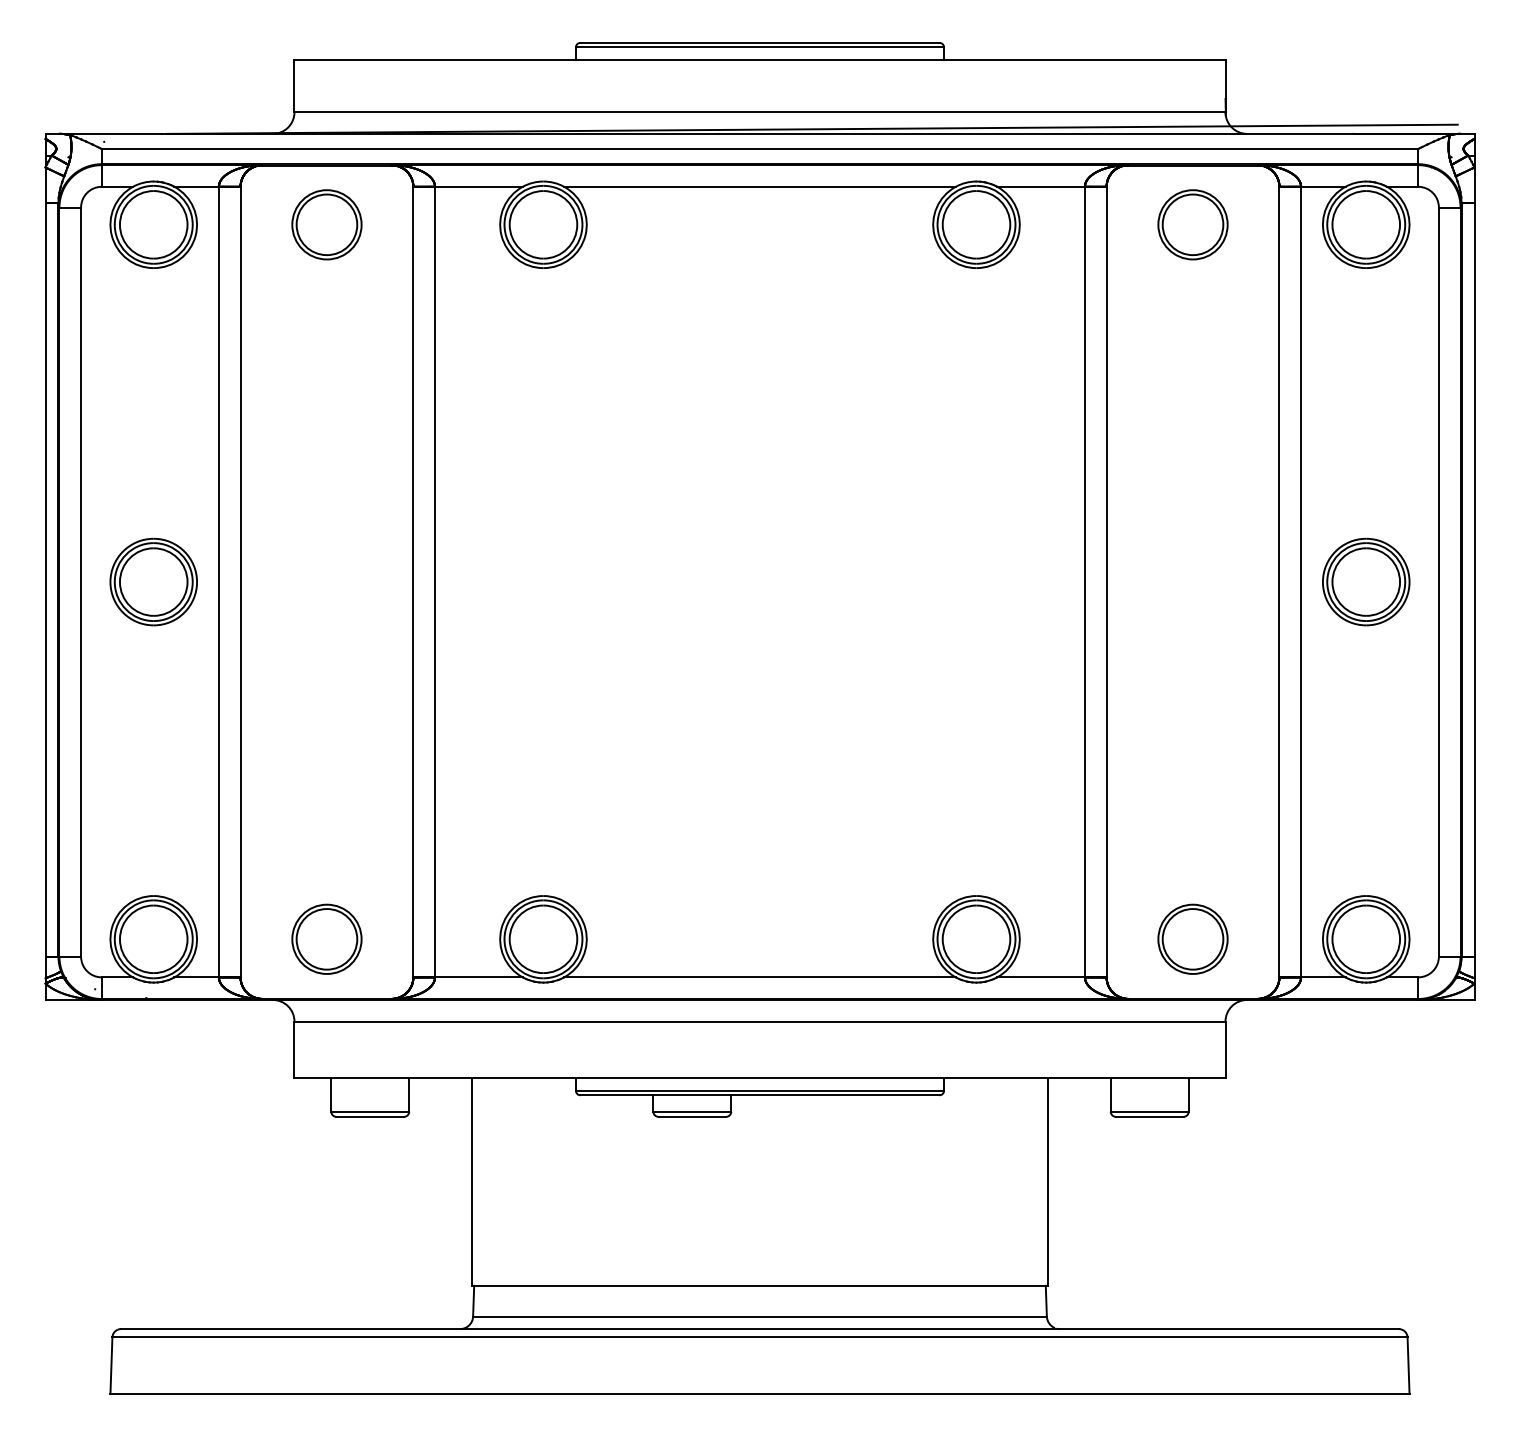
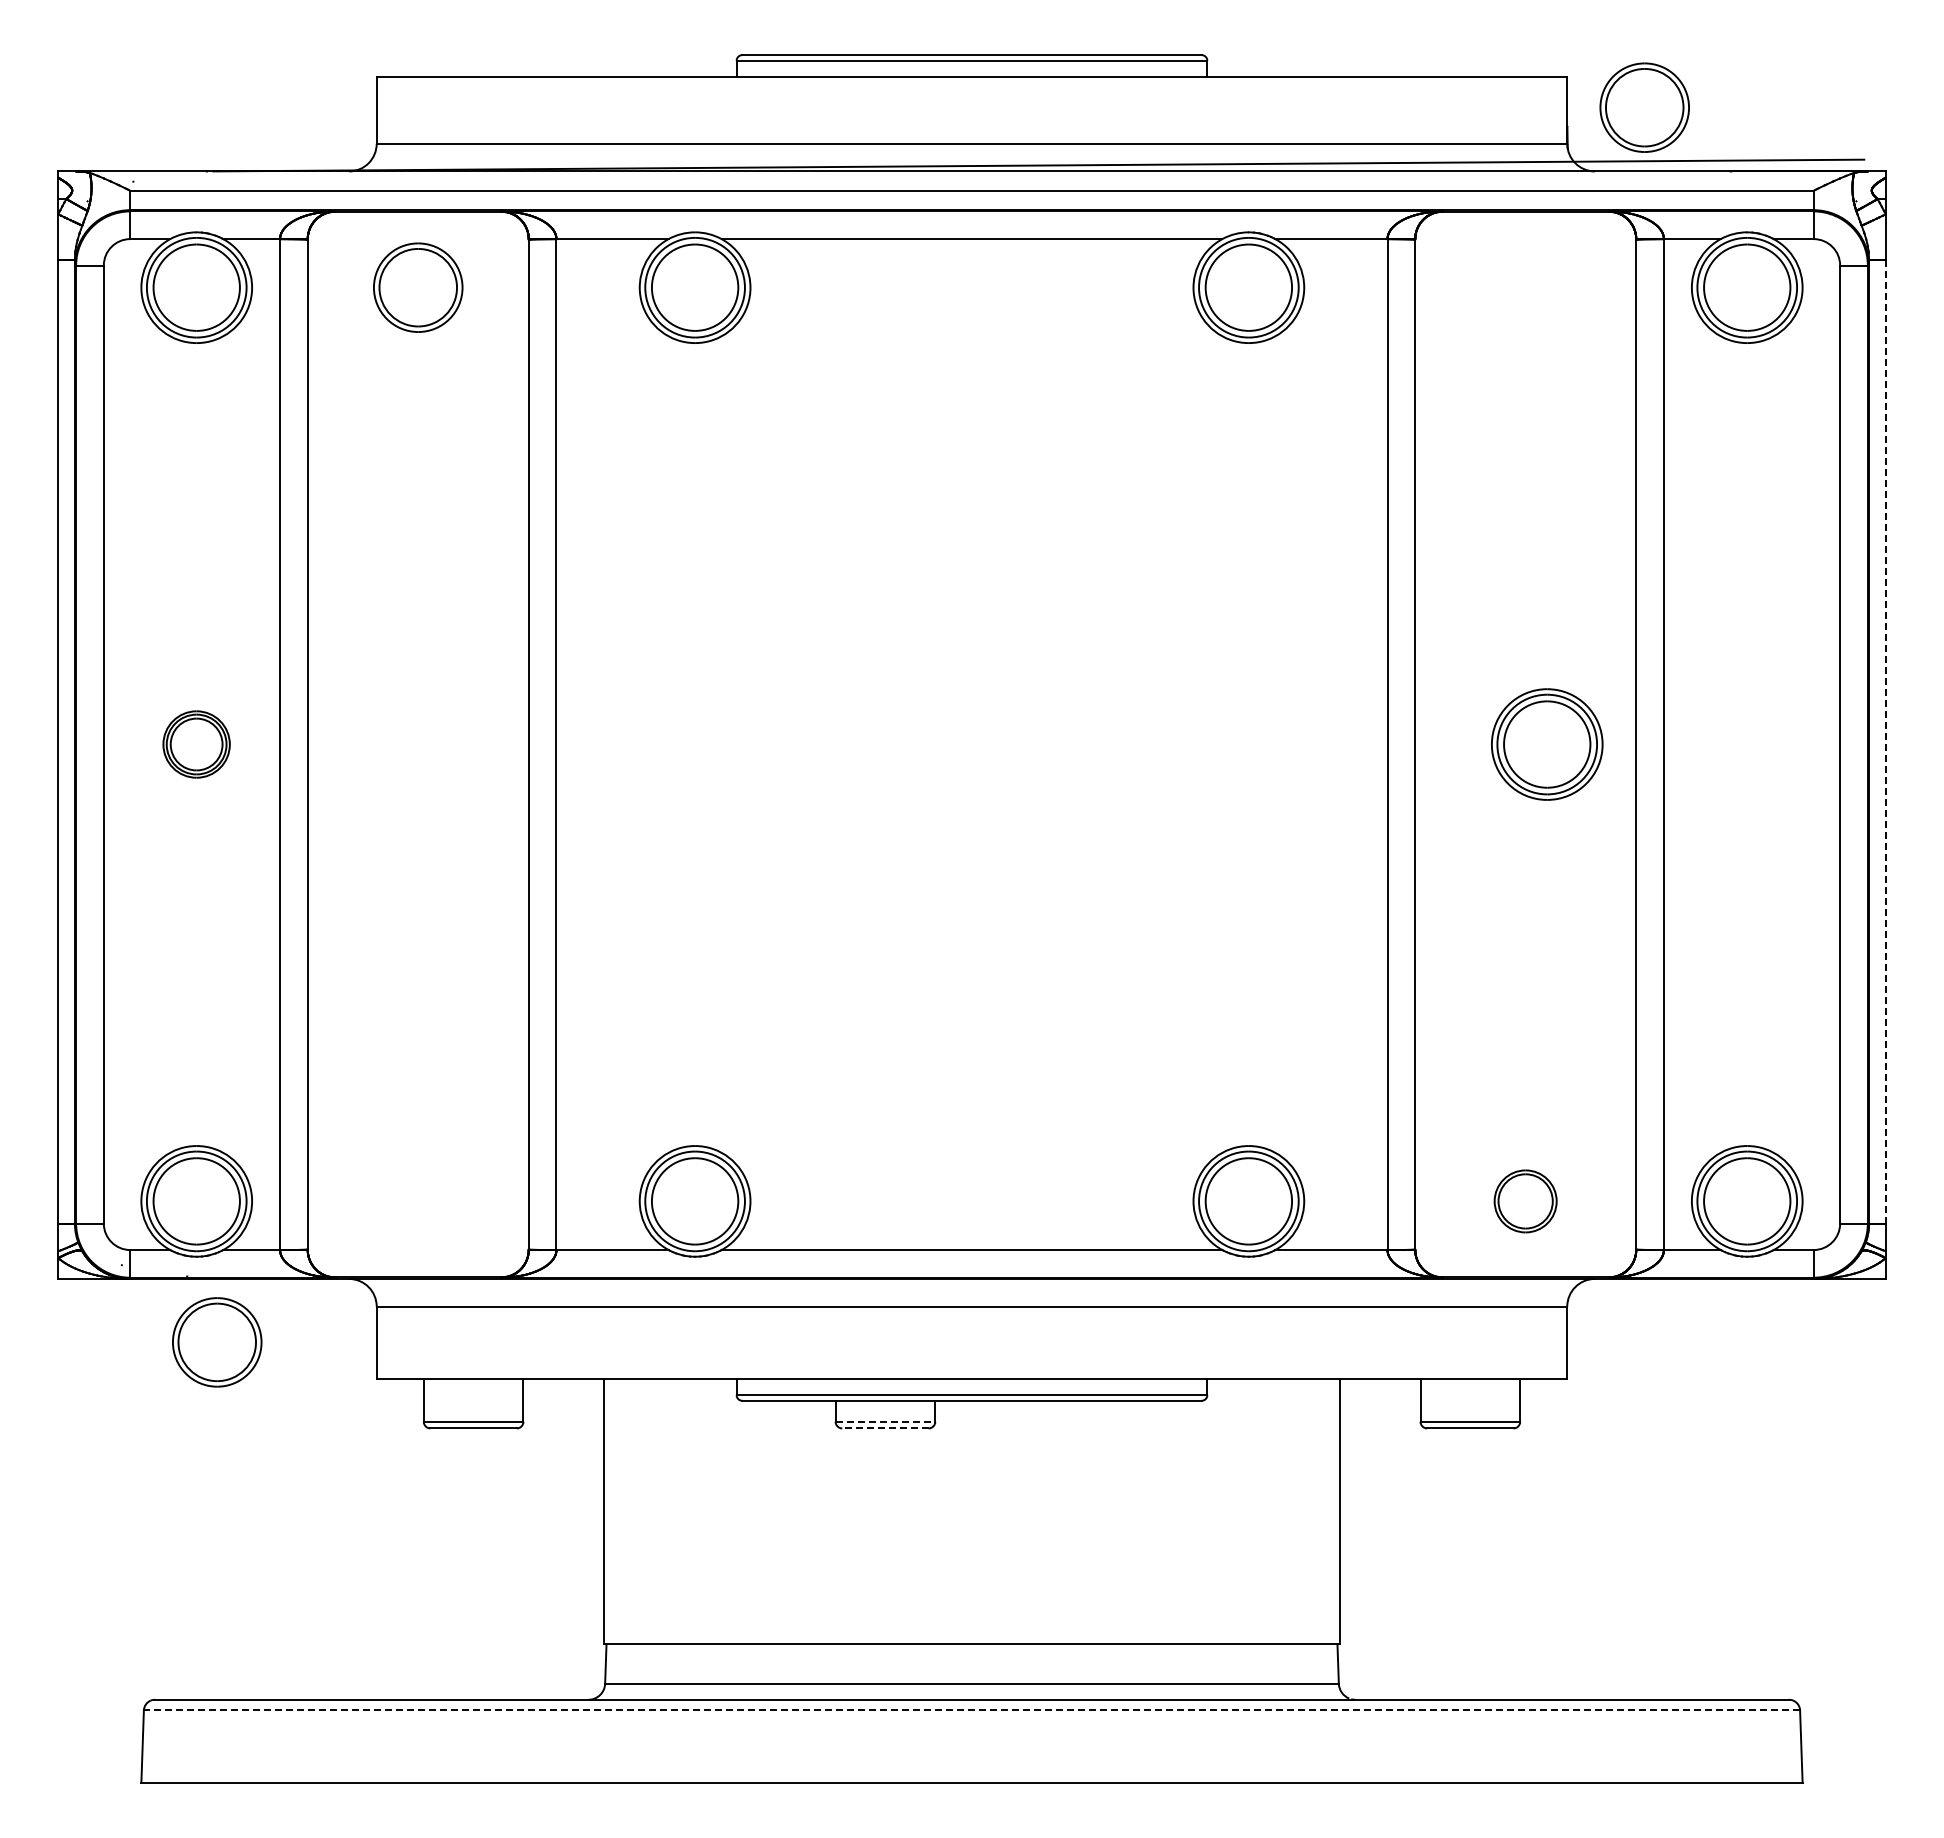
part: (1192, 224) -> (1644, 107), moved
line: (1474, 579) -> (1885, 741), solid -> dashed
part: (153, 582) -> (196, 744), size x0.6
part: (1366, 582) -> (1547, 744), moved
part: (327, 939) -> (217, 1342), moved
part: (1192, 939) -> (1525, 1201), size x0.7
line: (692, 1111) -> (885, 1421), solid -> dashed
line: (691, 1116) -> (884, 1428), solid -> dashed
line: (759, 1337) -> (971, 1710), solid -> dashed

